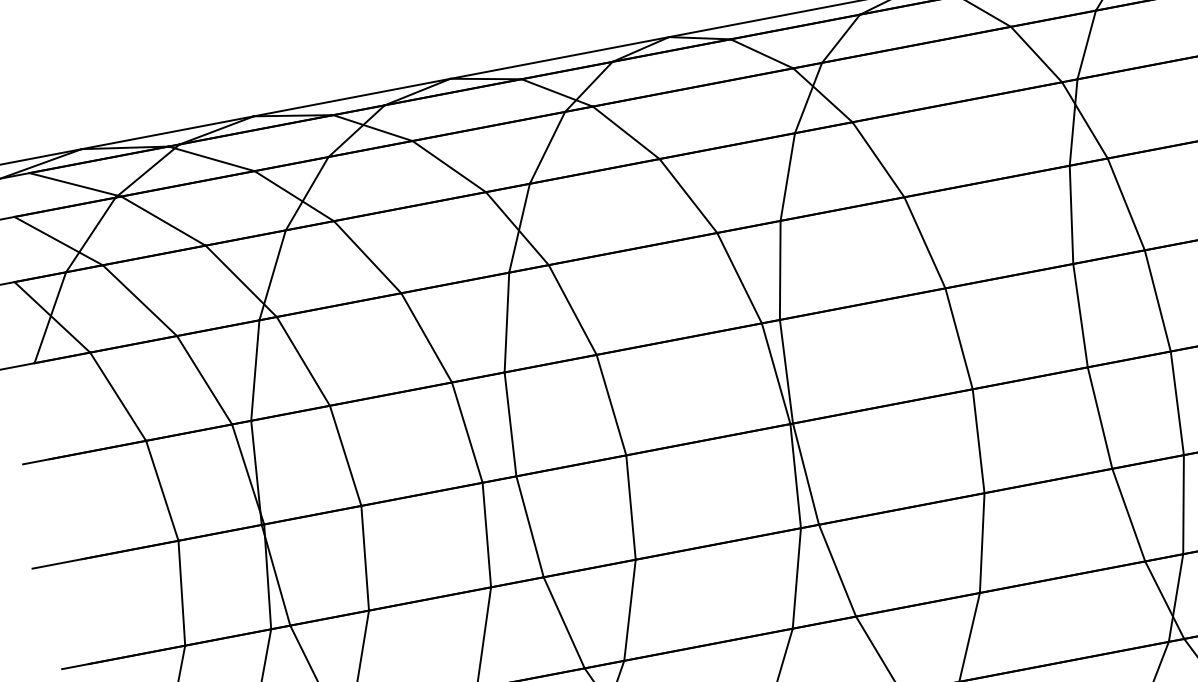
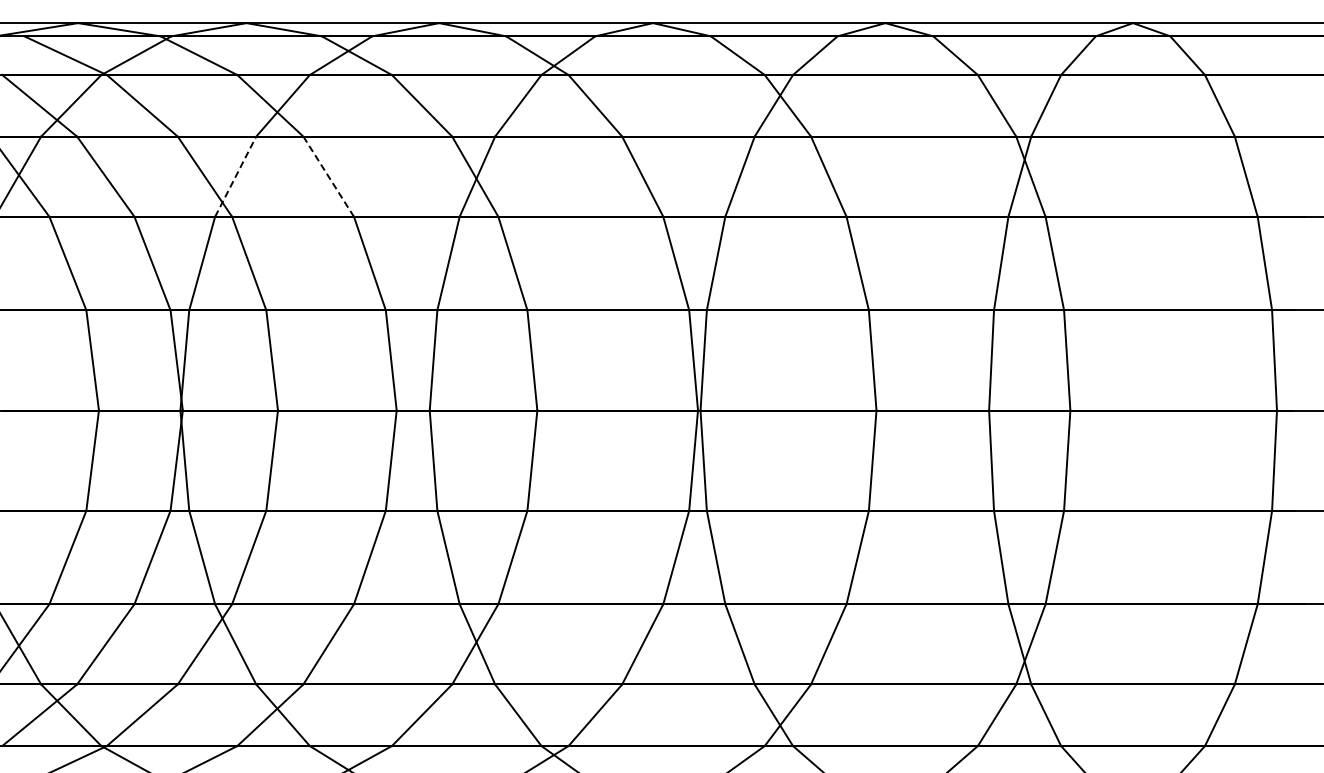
line: (367, 258) -> (328, 177), solid -> dashed
line: (272, 275) -> (235, 176), solid -> dashed

